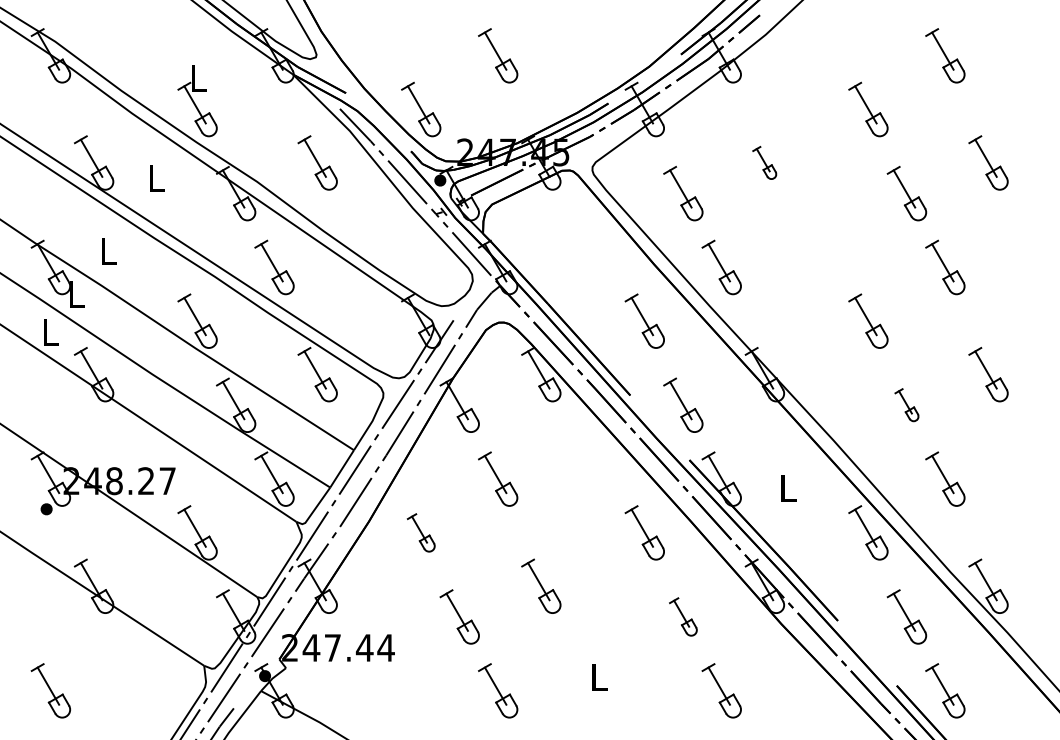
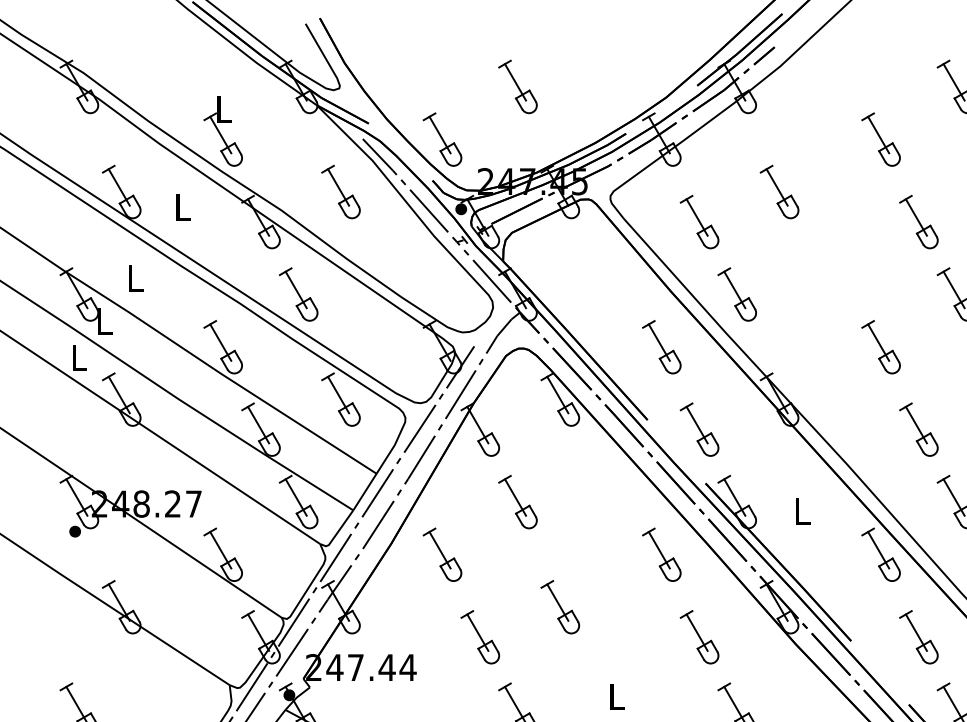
part: (764, 162) -> (779, 191), size x1.67
part: (906, 404) -> (918, 428), size x1.67
part: (421, 532) -> (442, 554), size x1.43
part: (683, 616) -> (699, 636), size x1.43

